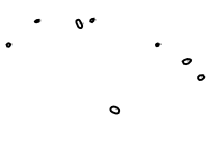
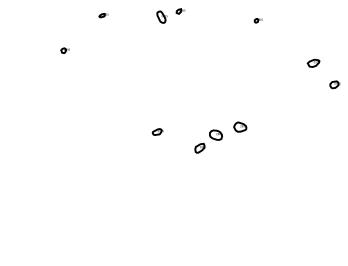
part: (158, 44) -> (257, 20), moved
part: (132, 104) -> (240, 126), added
part: (73, 105) -> (157, 131), added
part: (102, 118) -> (199, 147), added

